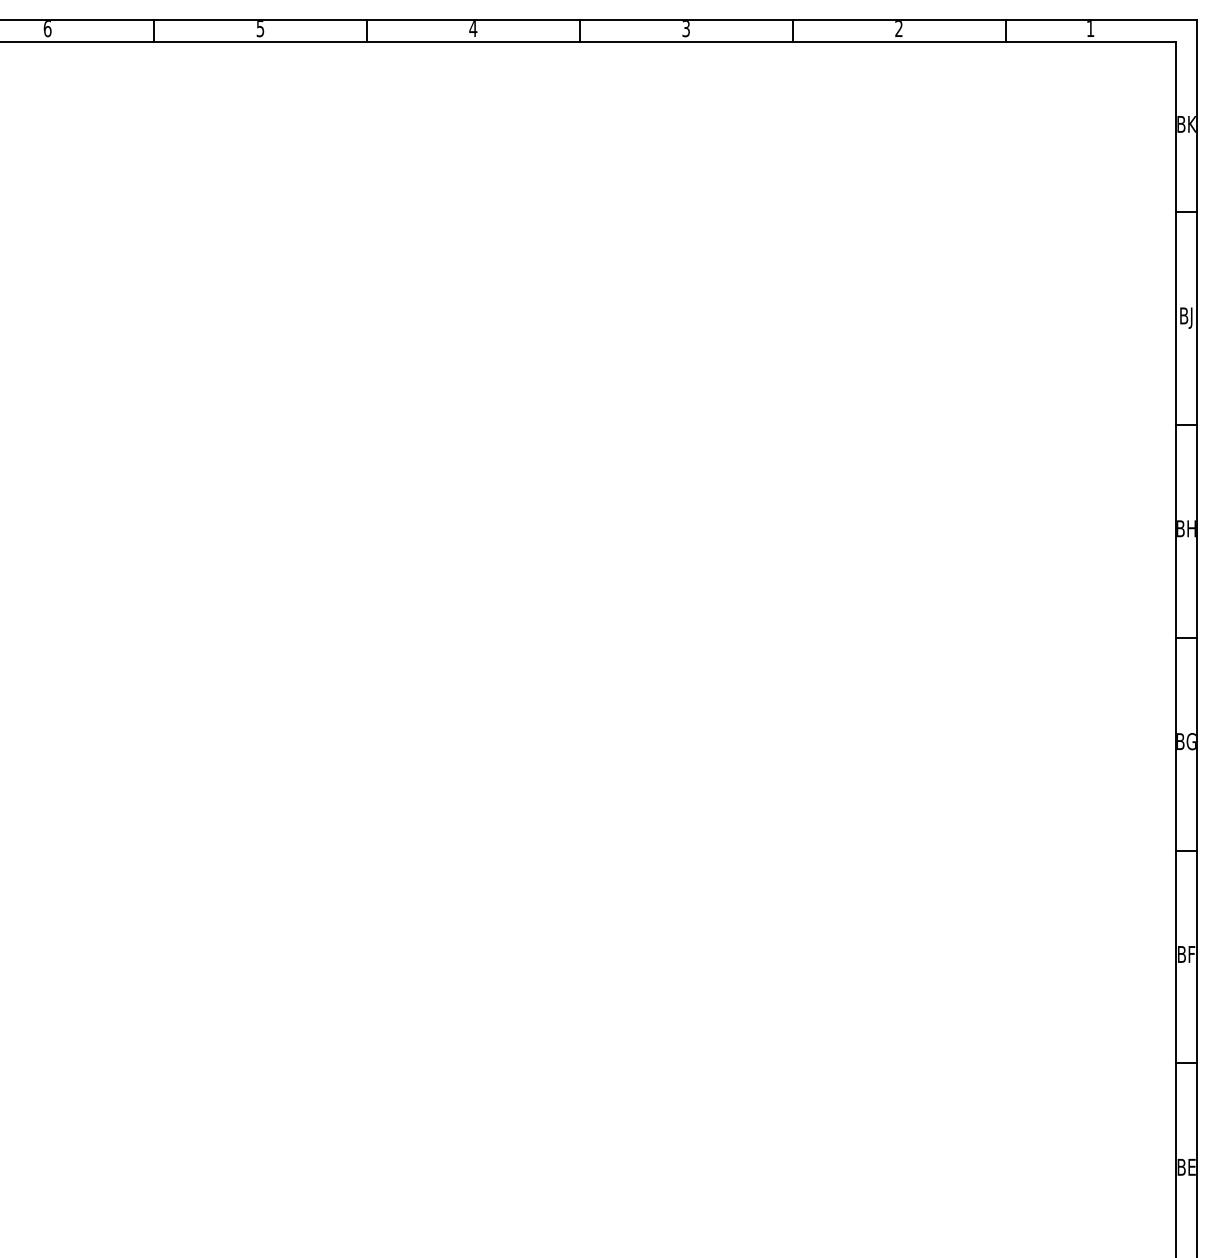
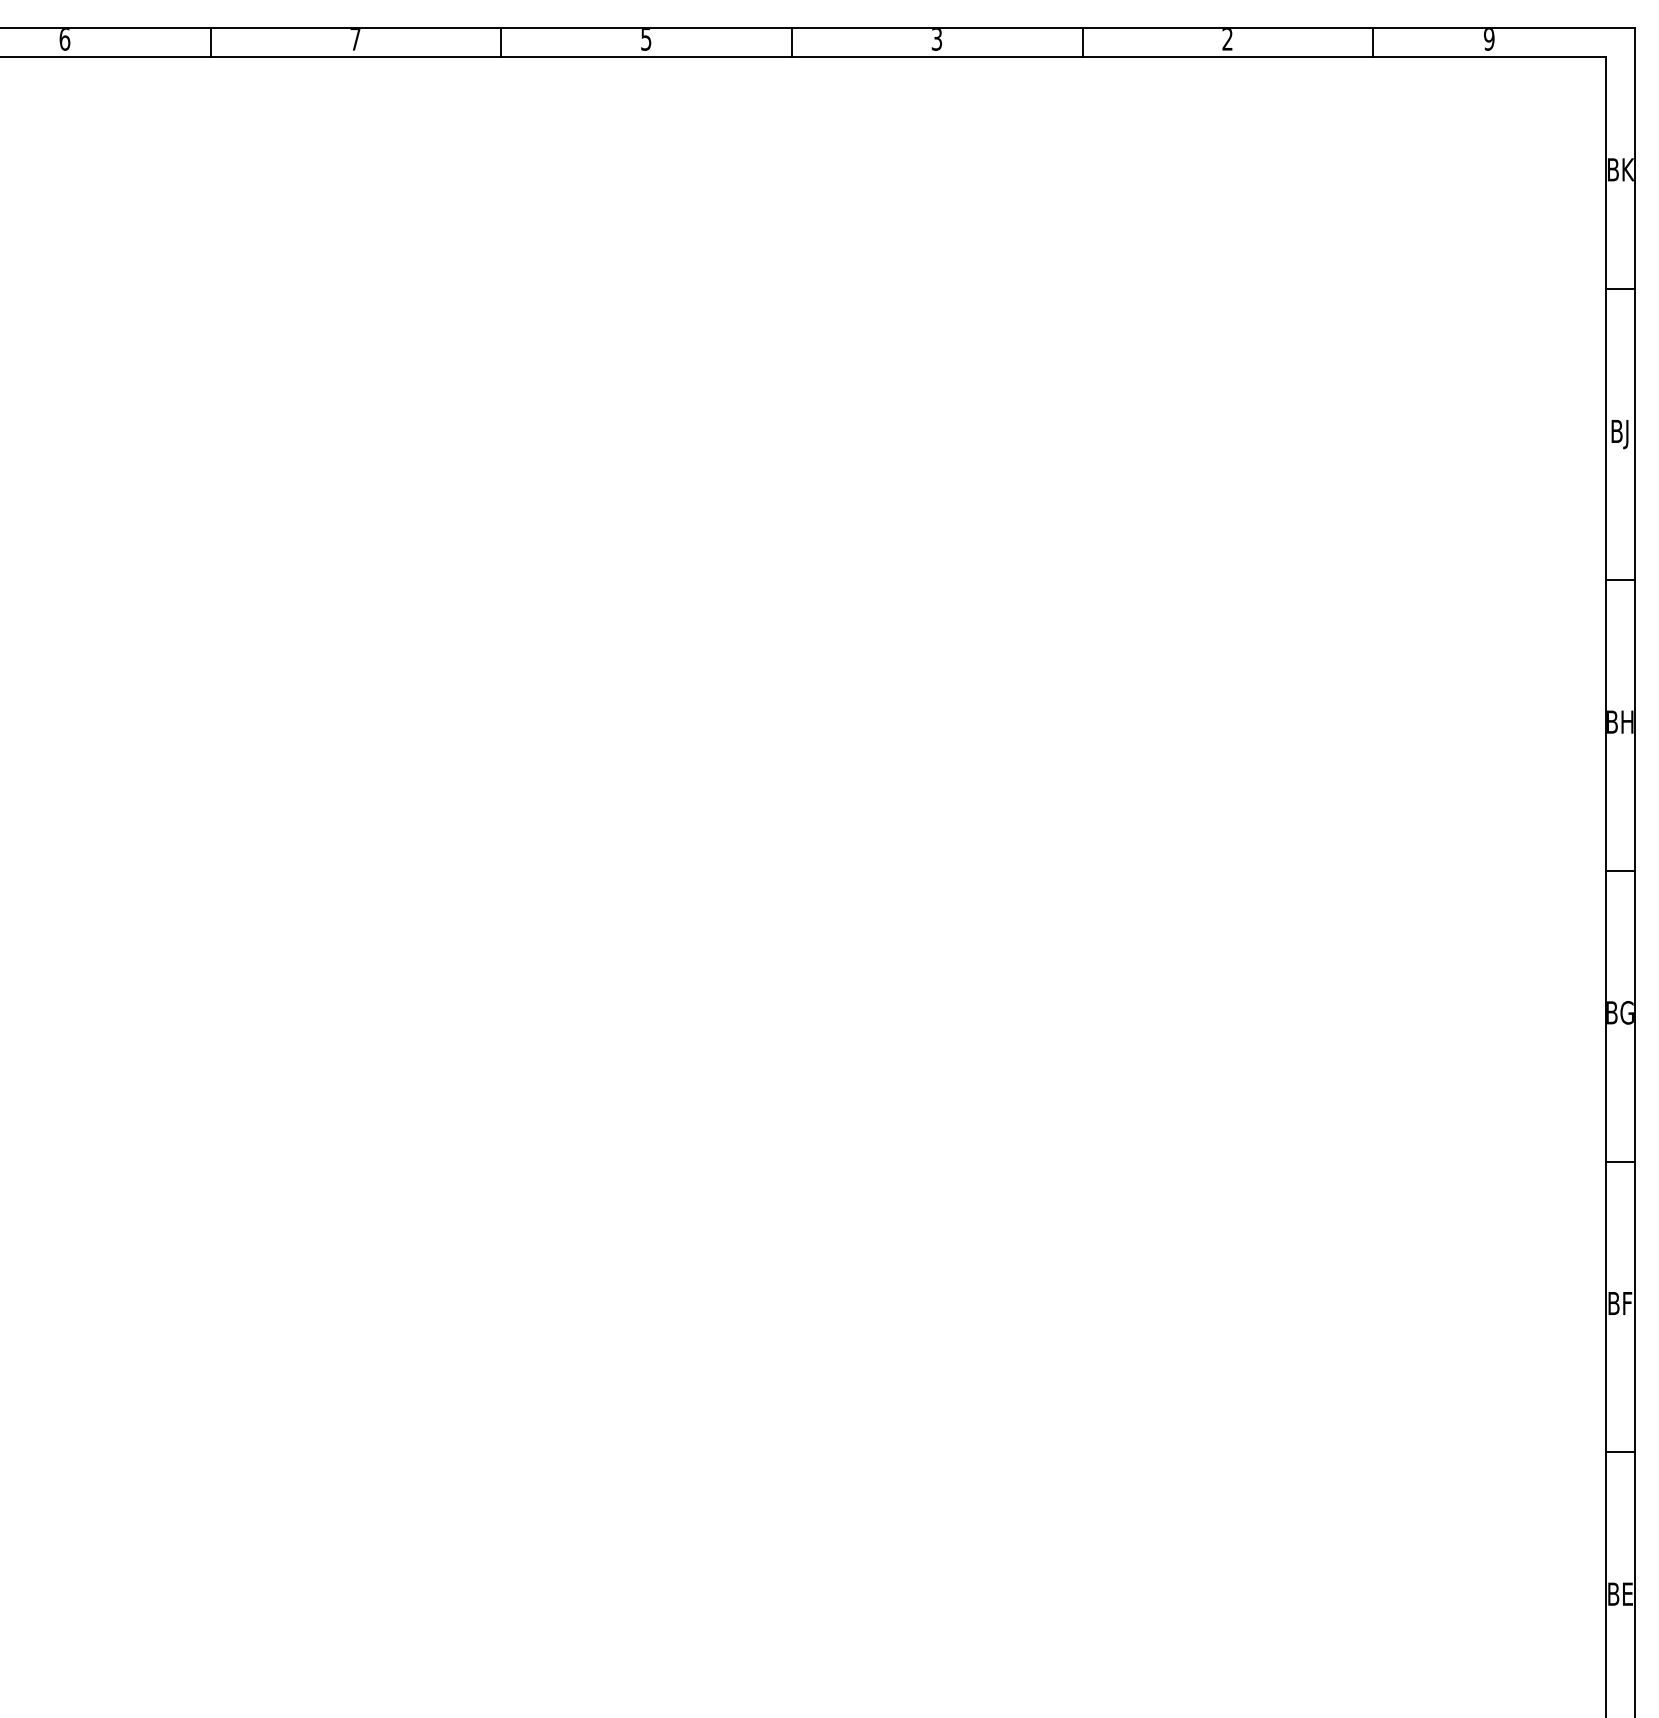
text: (260, 28) -> (355, 39), 5 -> 7
text: (472, 28) -> (645, 39), 4 -> 5
text: (1090, 28) -> (1489, 39), 1 -> 9

